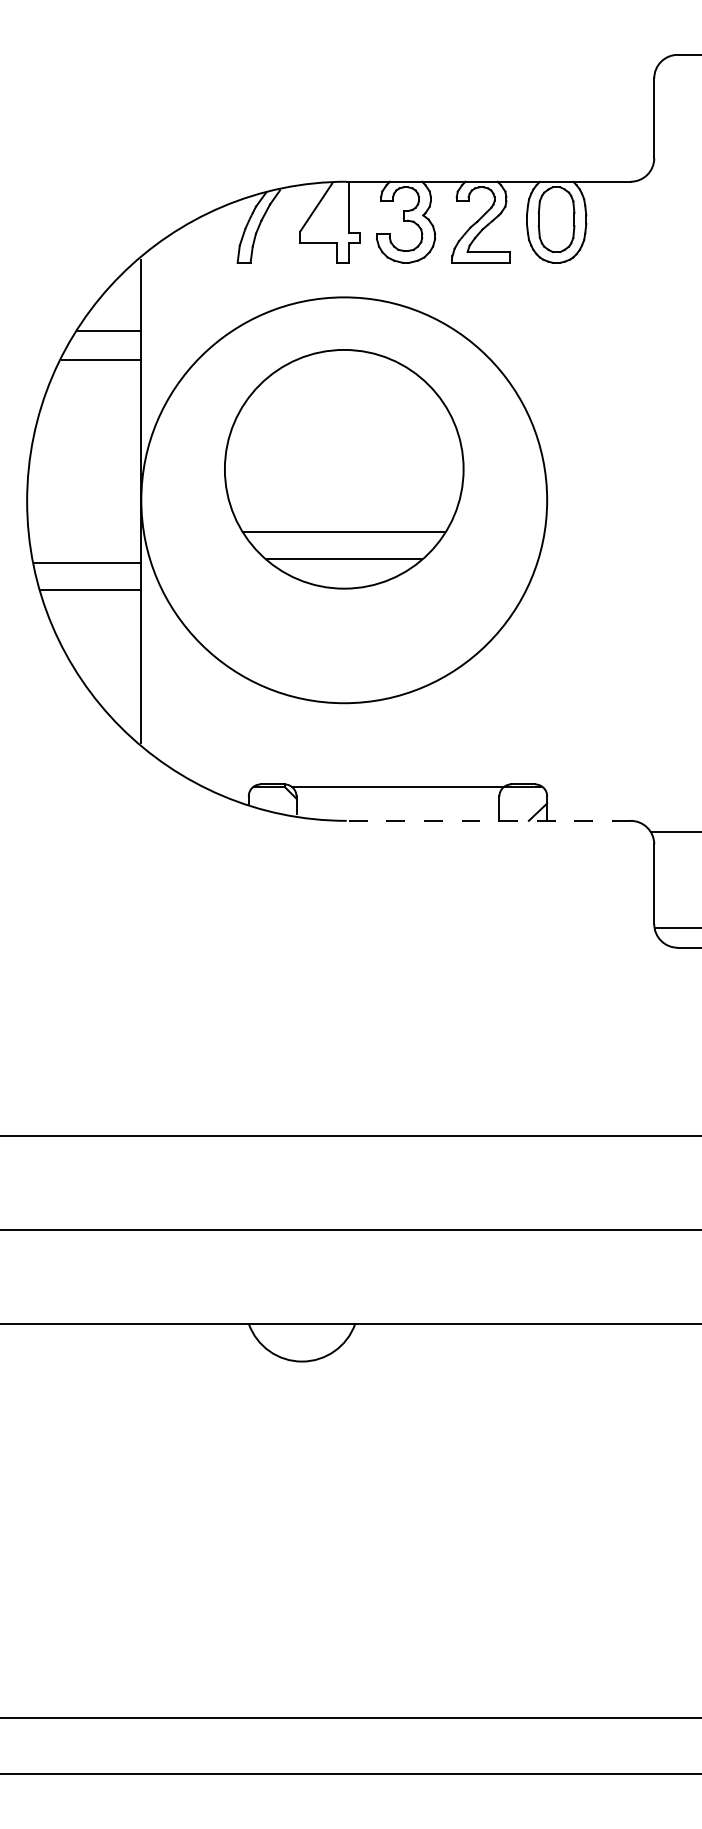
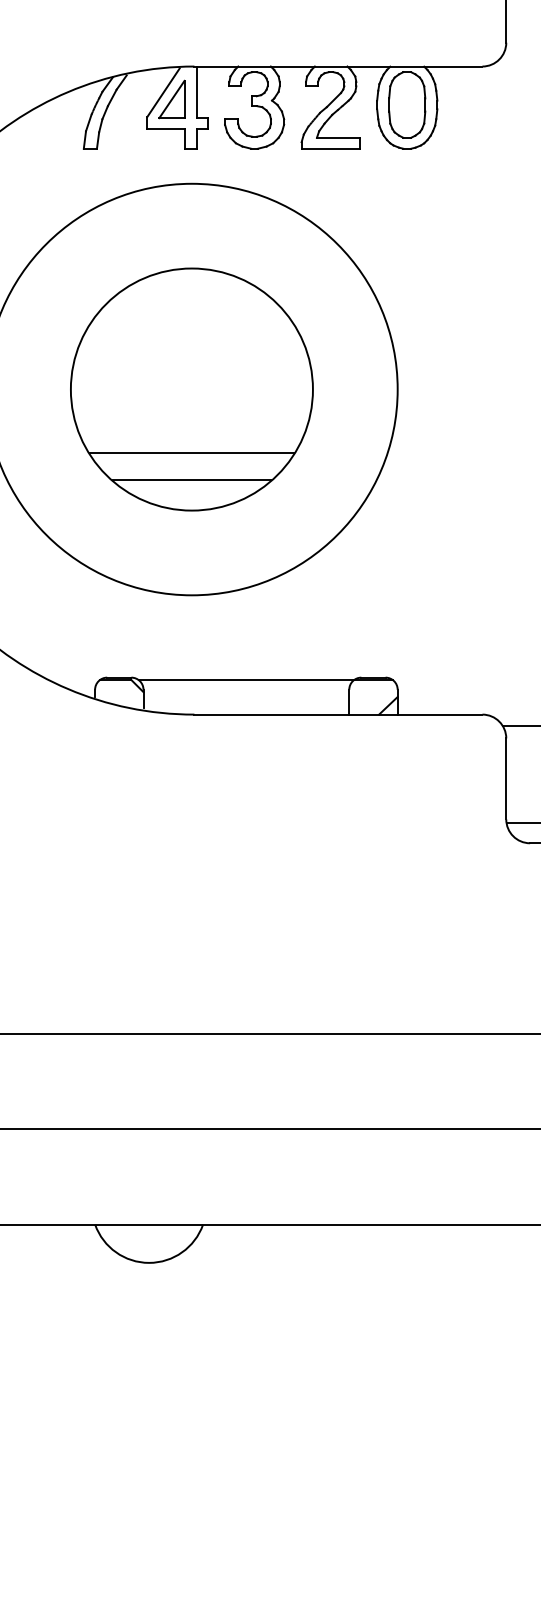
part: (324, 213) -> (171, 98), added
part: (344, 469) -> (192, 389), moved
line: (488, 820) -> (338, 714), dashed -> solid

